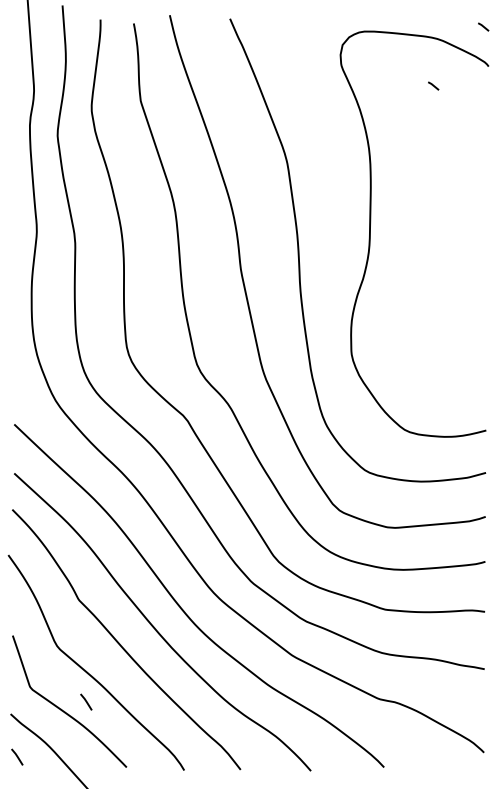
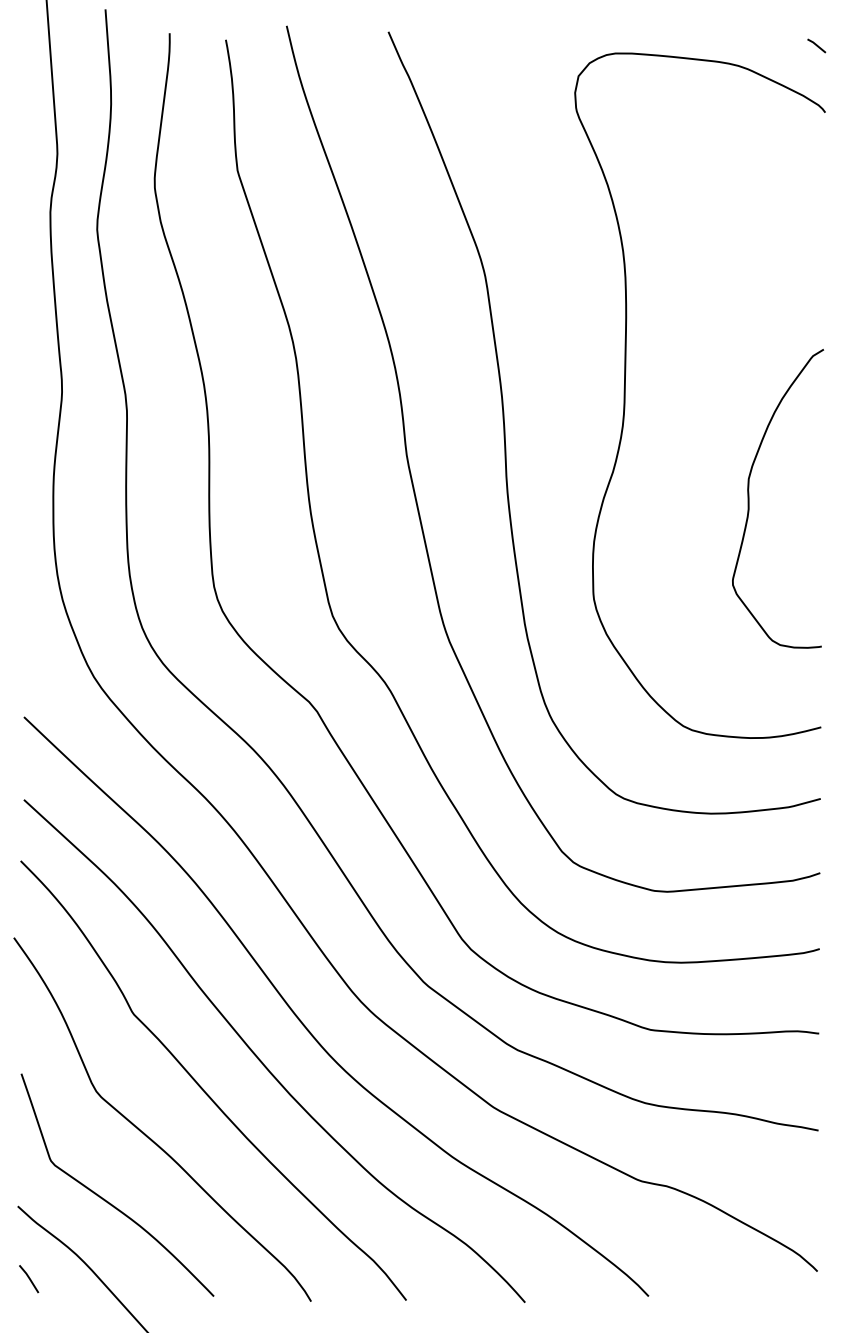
line: (433, 85) -> (732, 144), removed
curve: (444, 295) -> (750, 499), added
line: (86, 701) -> (145, 1185), removed

